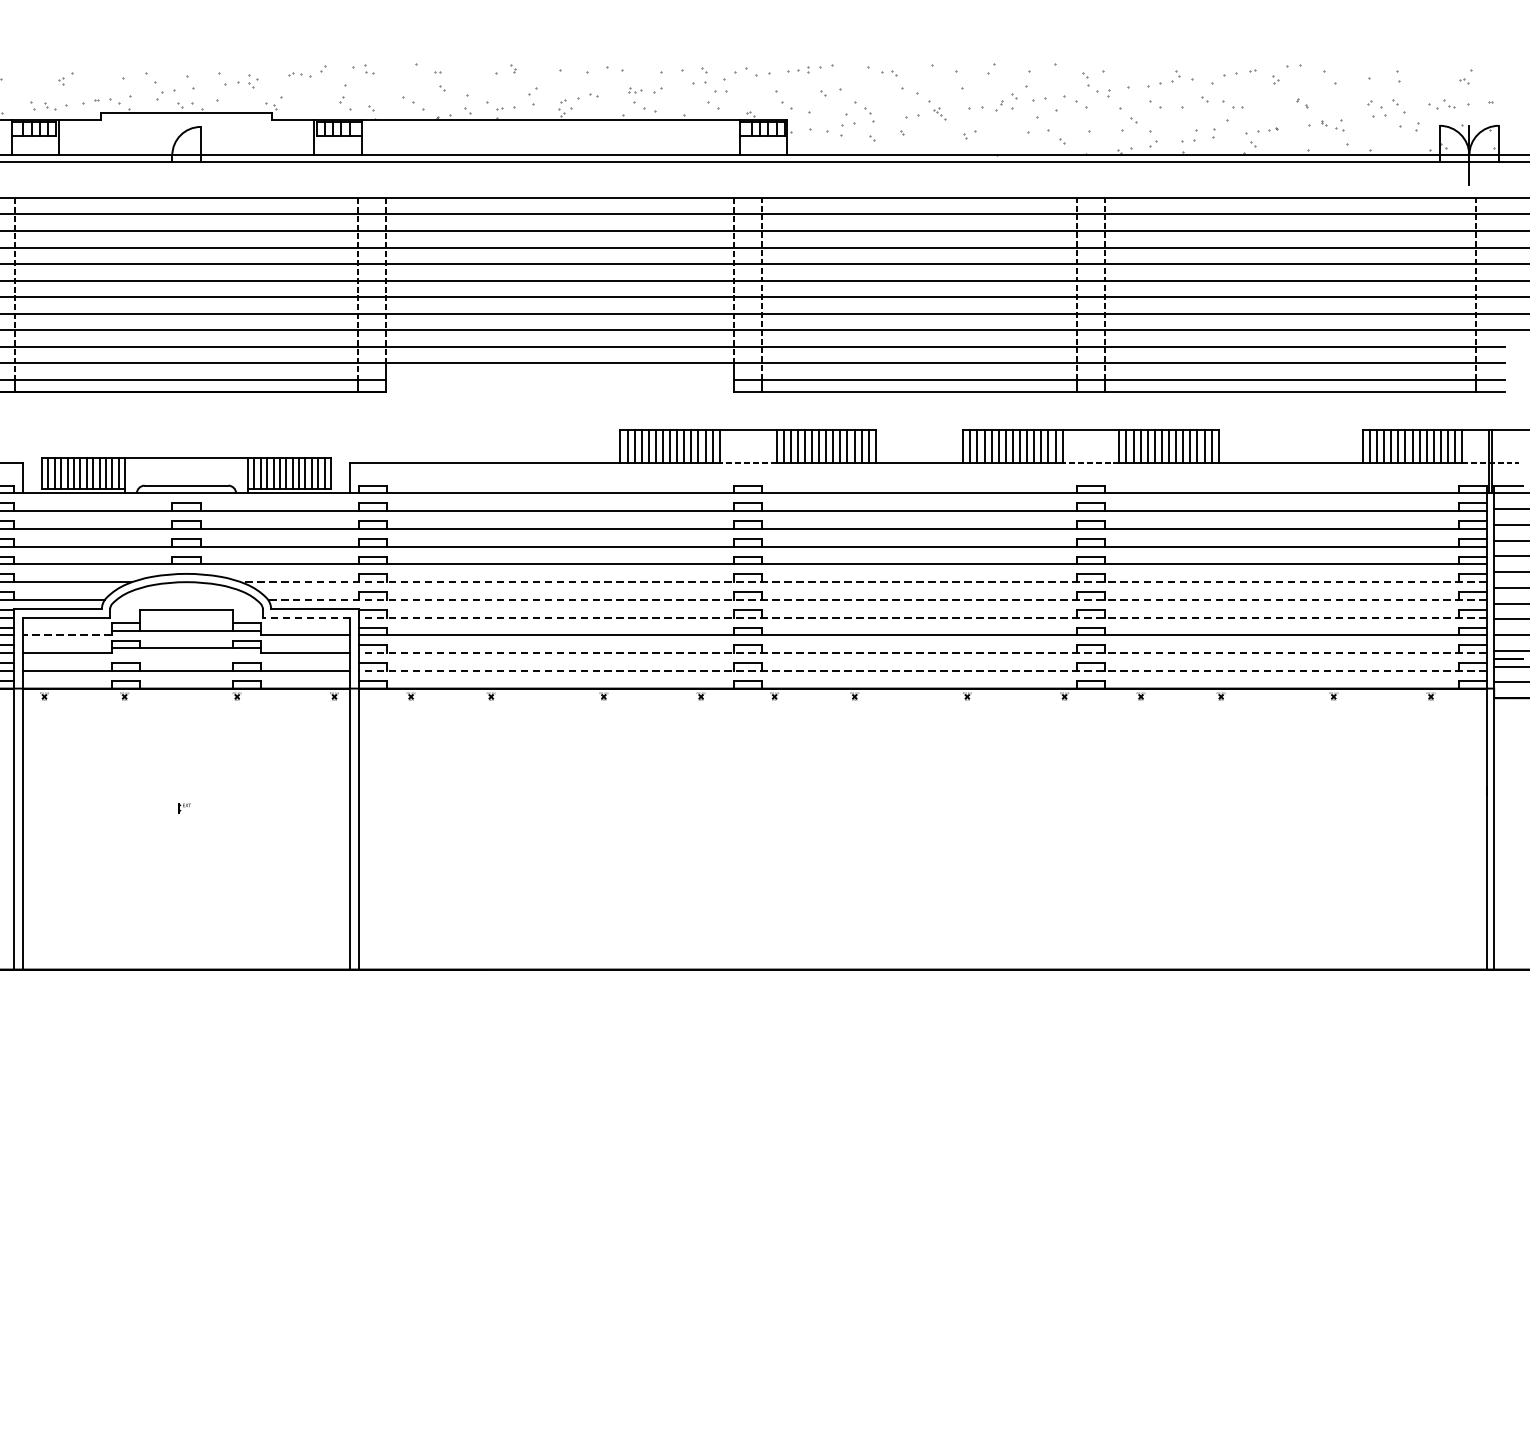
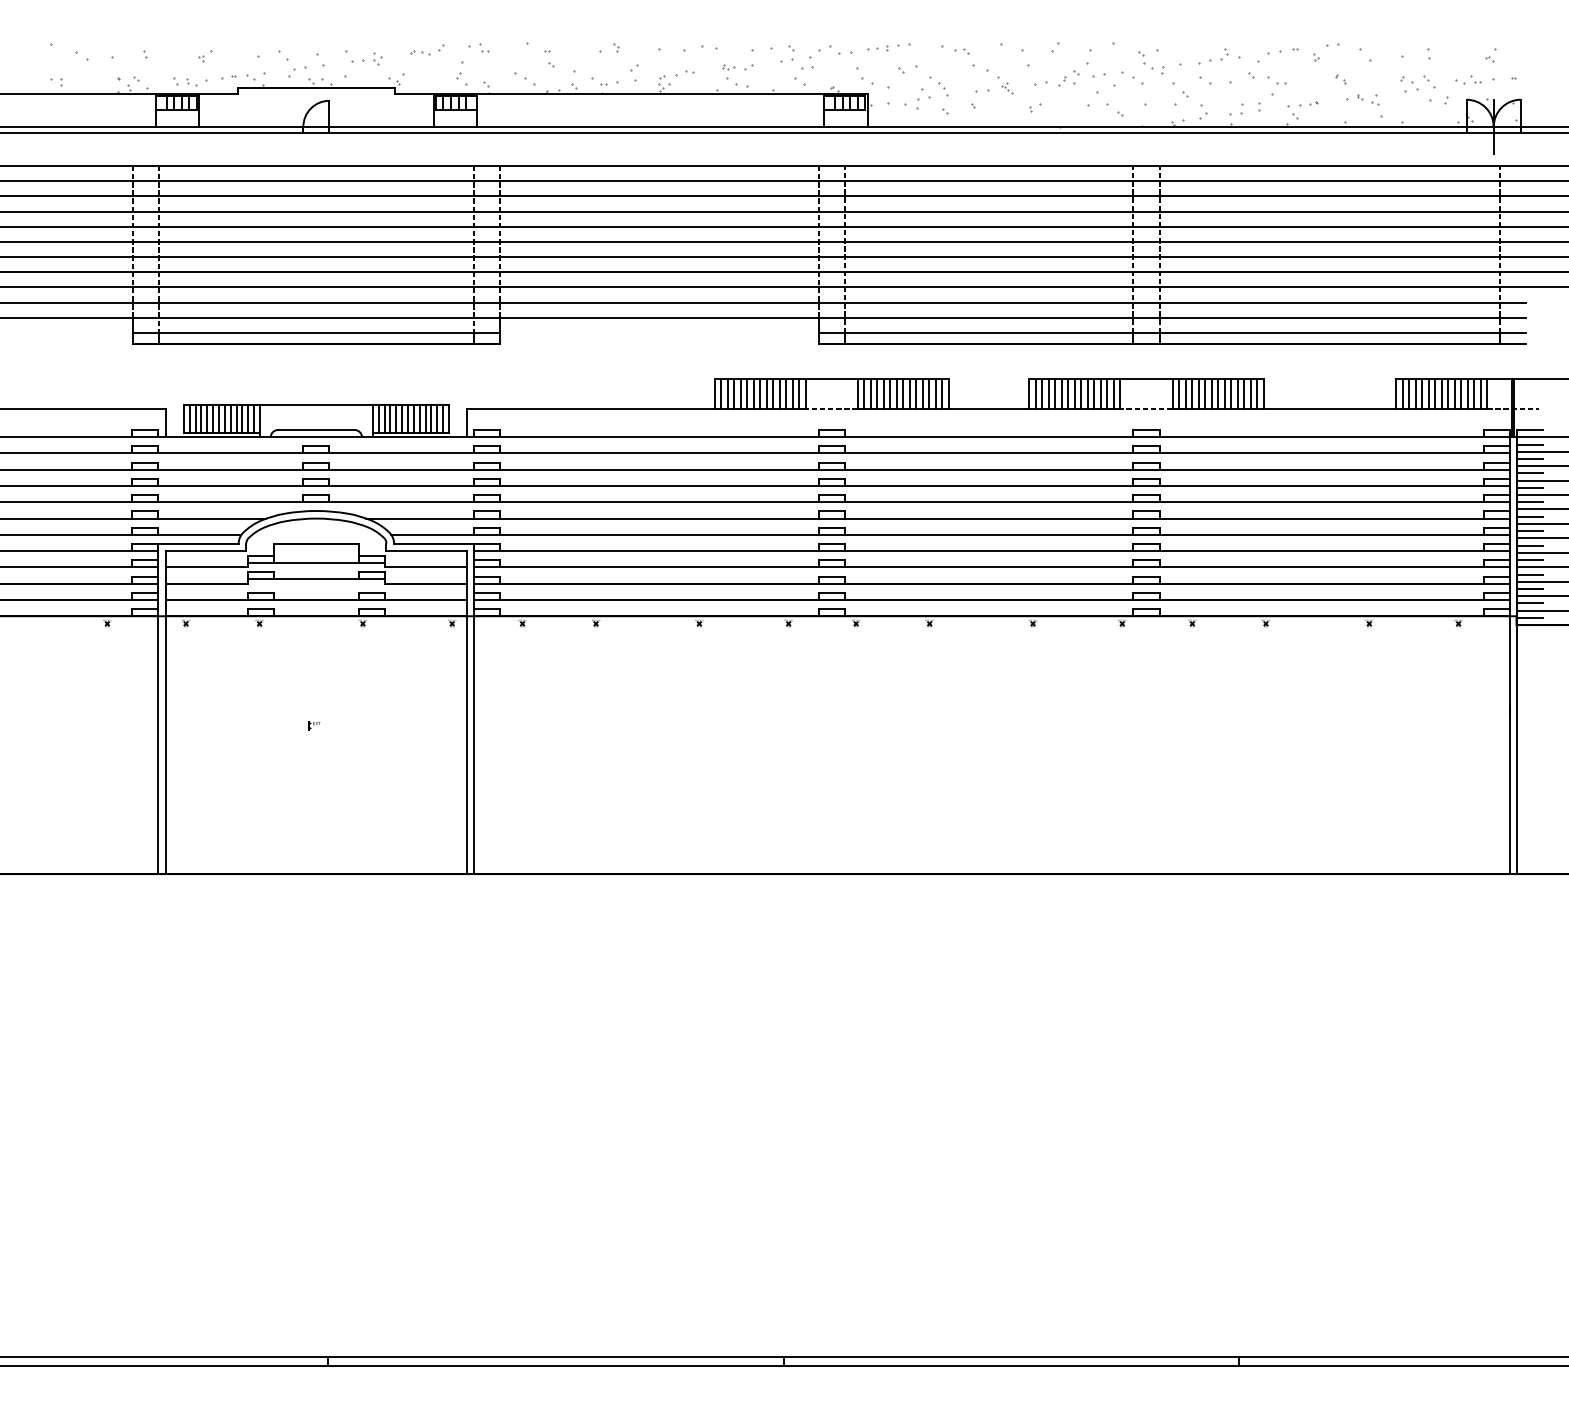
line: (1508, 501) -> (1529, 444), added
line: (1508, 516) -> (1529, 458), added
line: (1508, 533) -> (1529, 473), added
line: (1508, 548) -> (1529, 487), added
line: (1508, 564) -> (1529, 502), added
line: (1508, 579) -> (1529, 516), added
line: (864, 582) -> (938, 518), dashed -> solid
line: (1508, 596) -> (1529, 531), added
line: (877, 599) -> (950, 534), dashed -> solid
line: (1508, 611) -> (1529, 545), added
line: (306, 618) -> (426, 551), dashed -> solid
line: (923, 618) -> (992, 551), dashed -> solid
line: (1508, 627) -> (1529, 560), added
line: (66, 635) -> (206, 567), dashed -> solid
line: (1508, 643) -> (1529, 574), added
line: (923, 652) -> (992, 583), dashed -> solid
line: (923, 670) -> (992, 599), dashed -> solid
line: (1508, 674) -> (1529, 603), added
line: (1508, 689) -> (1529, 617), added

